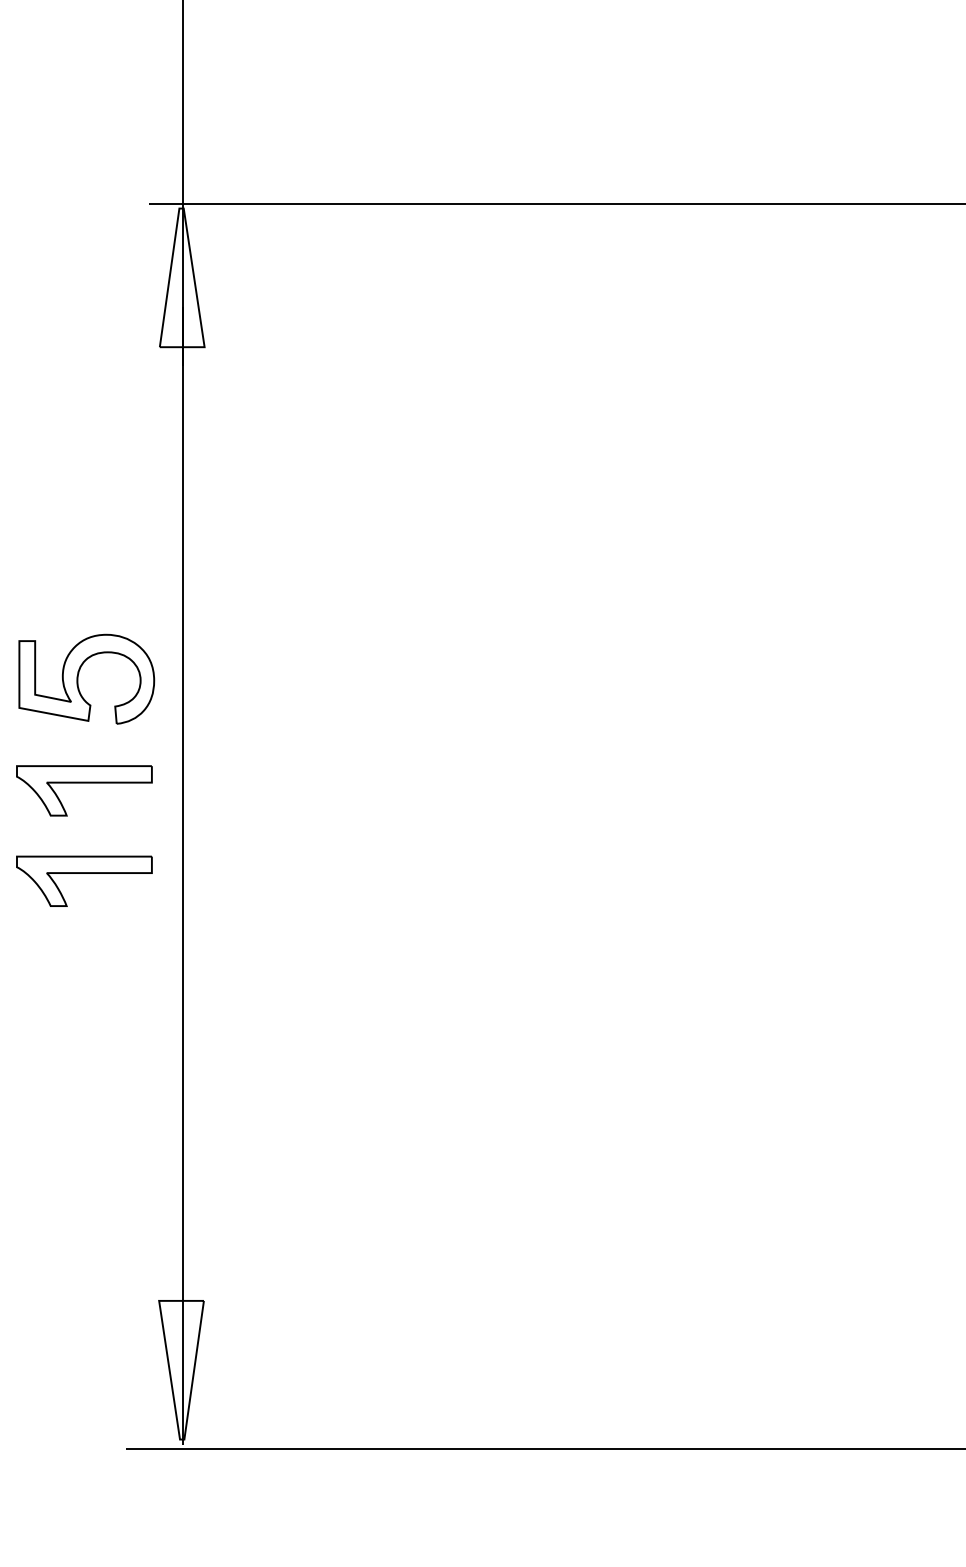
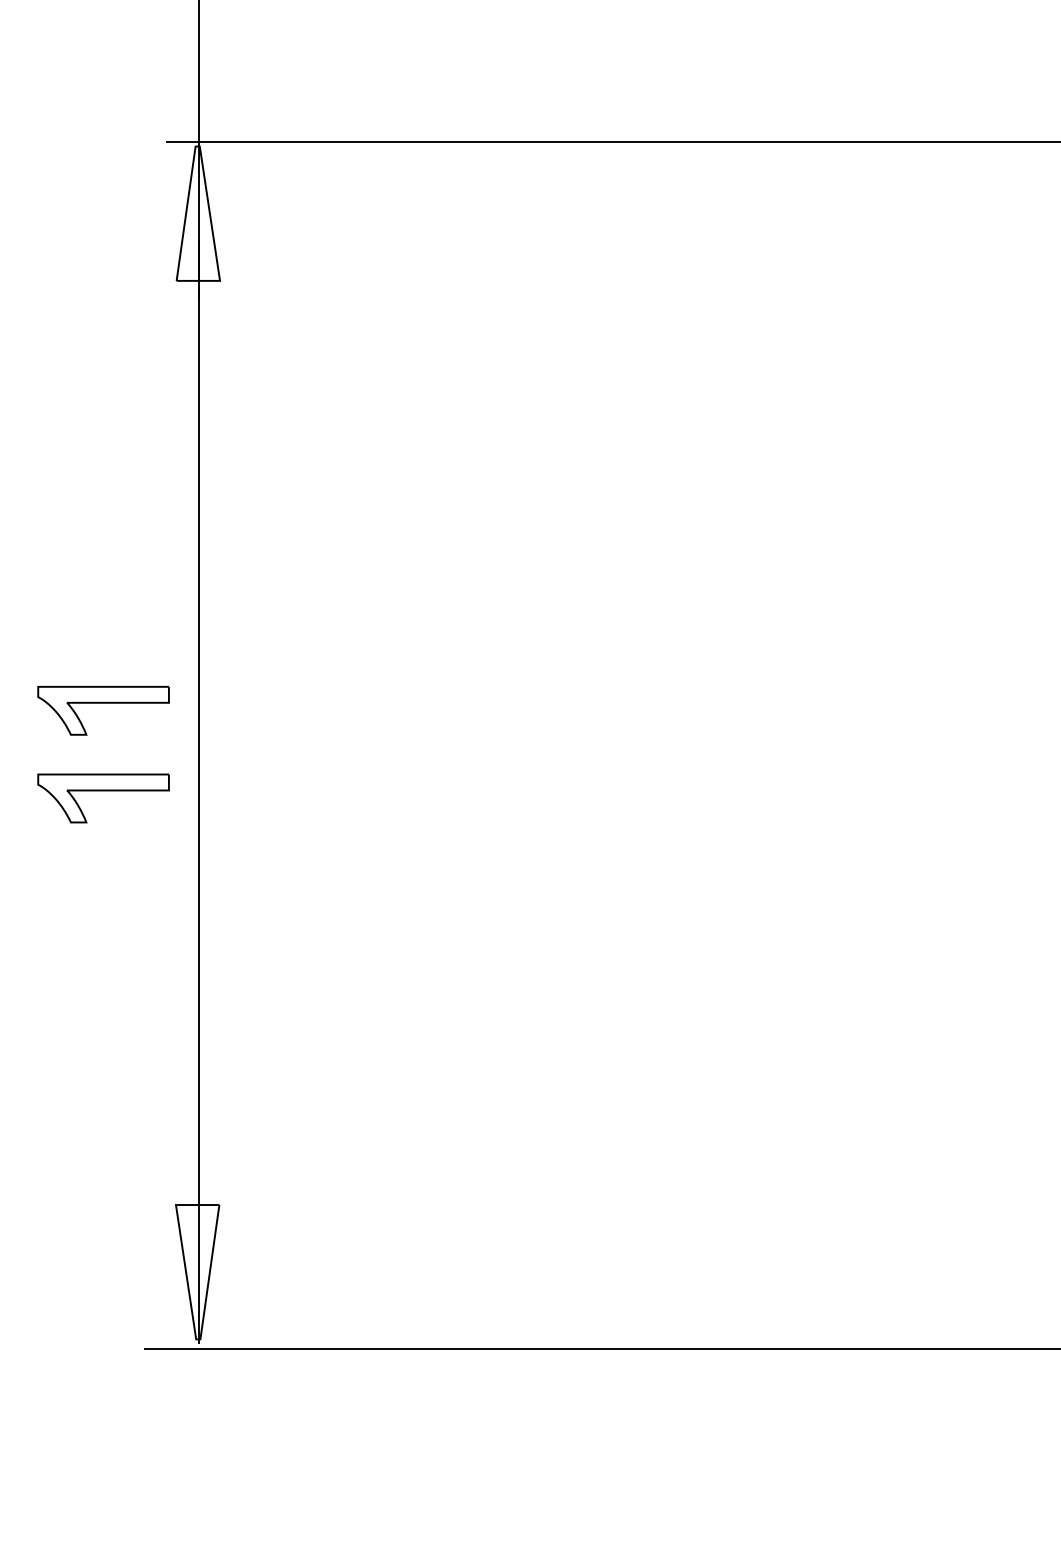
part: (79, 676) -> (98, 599), removed

